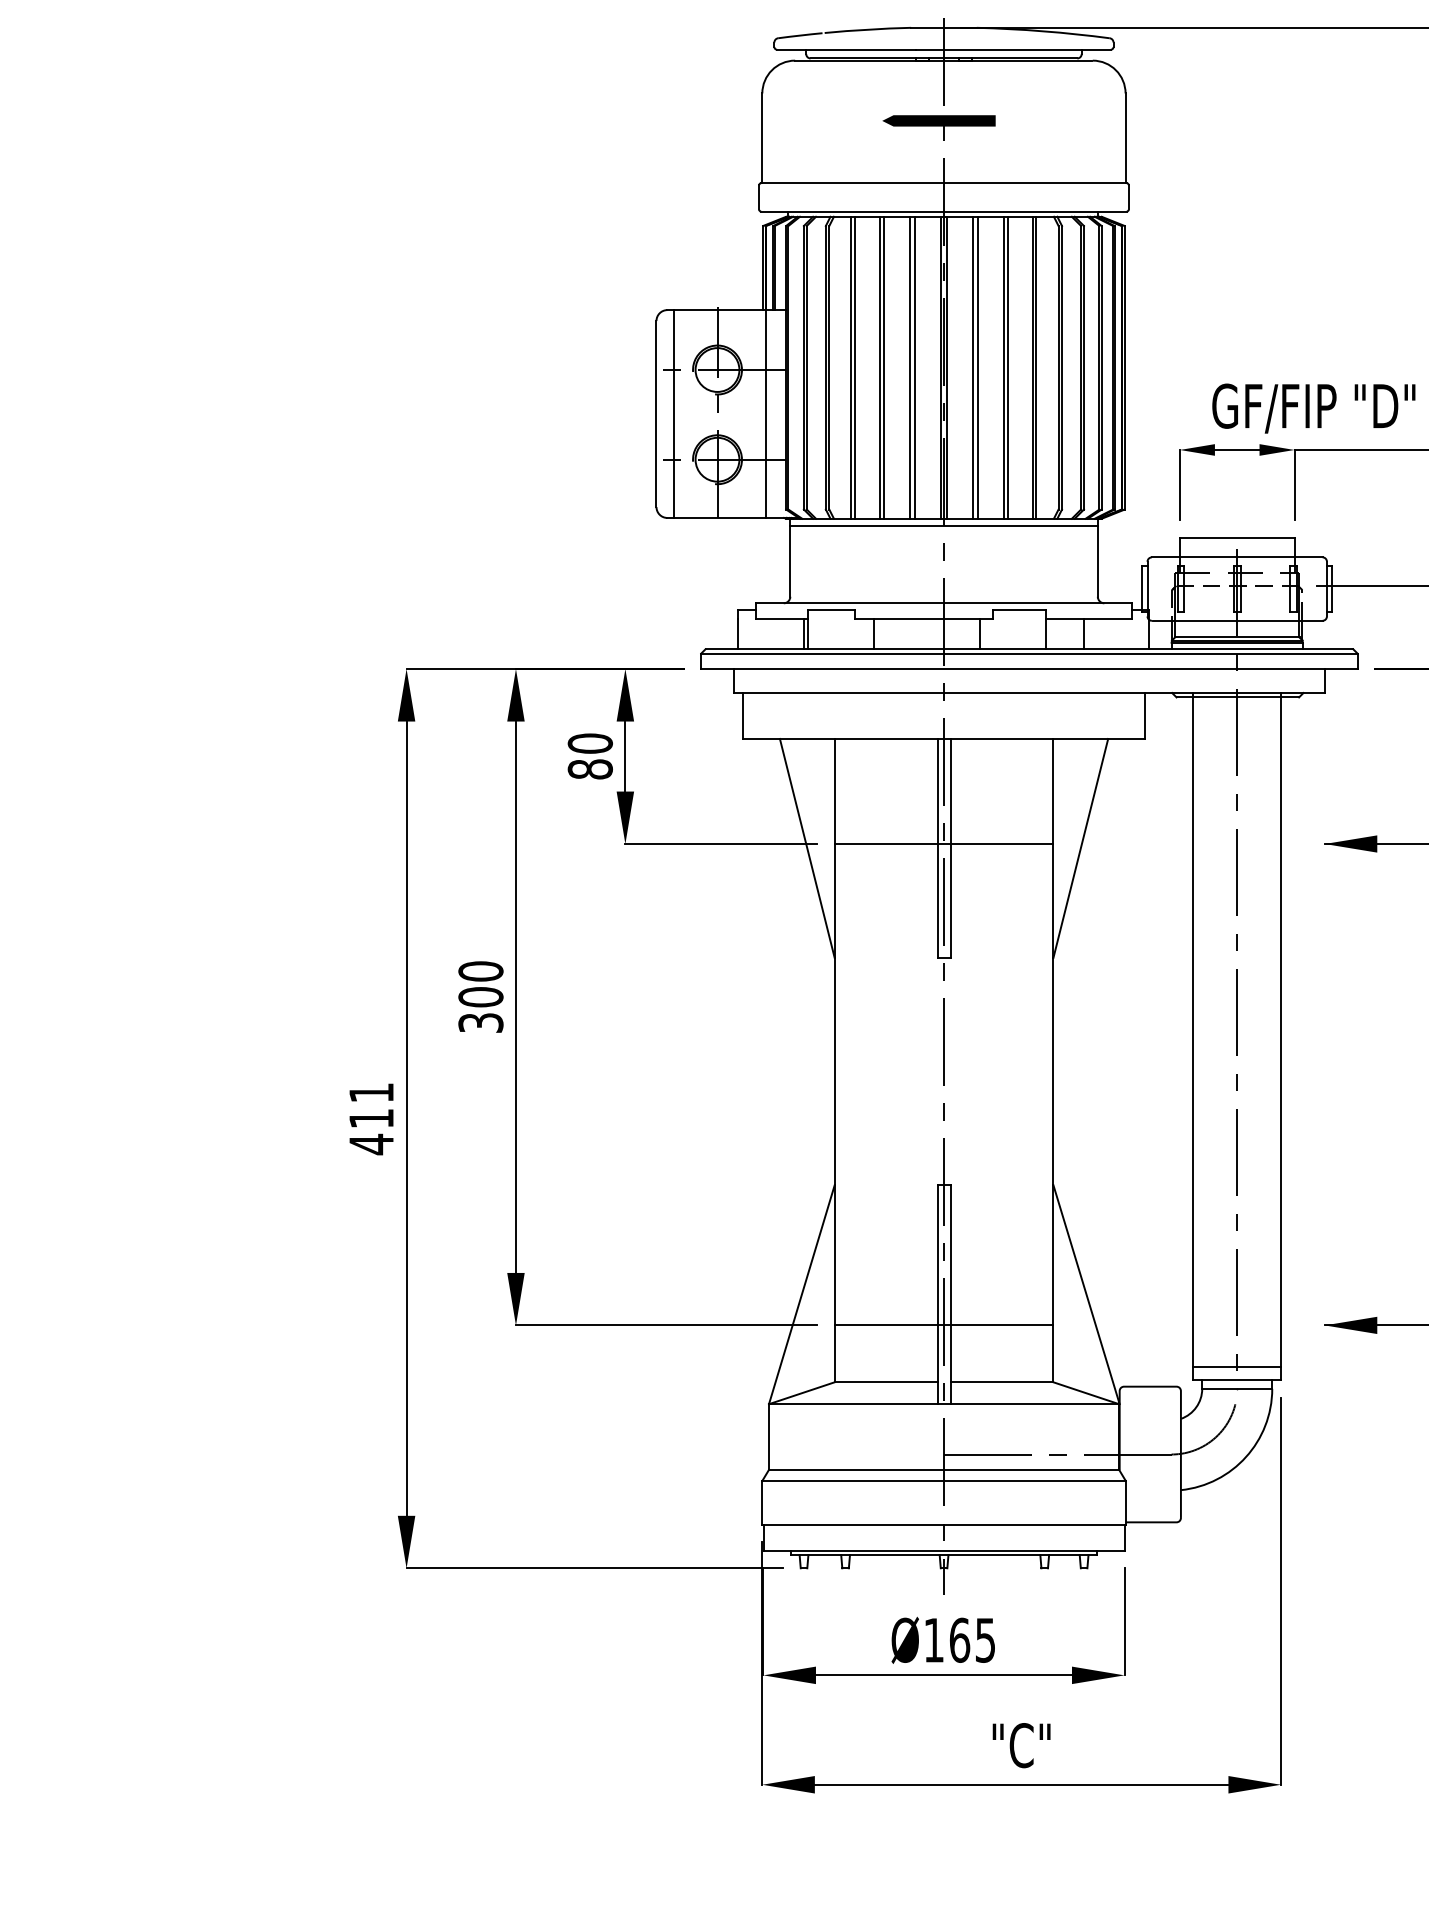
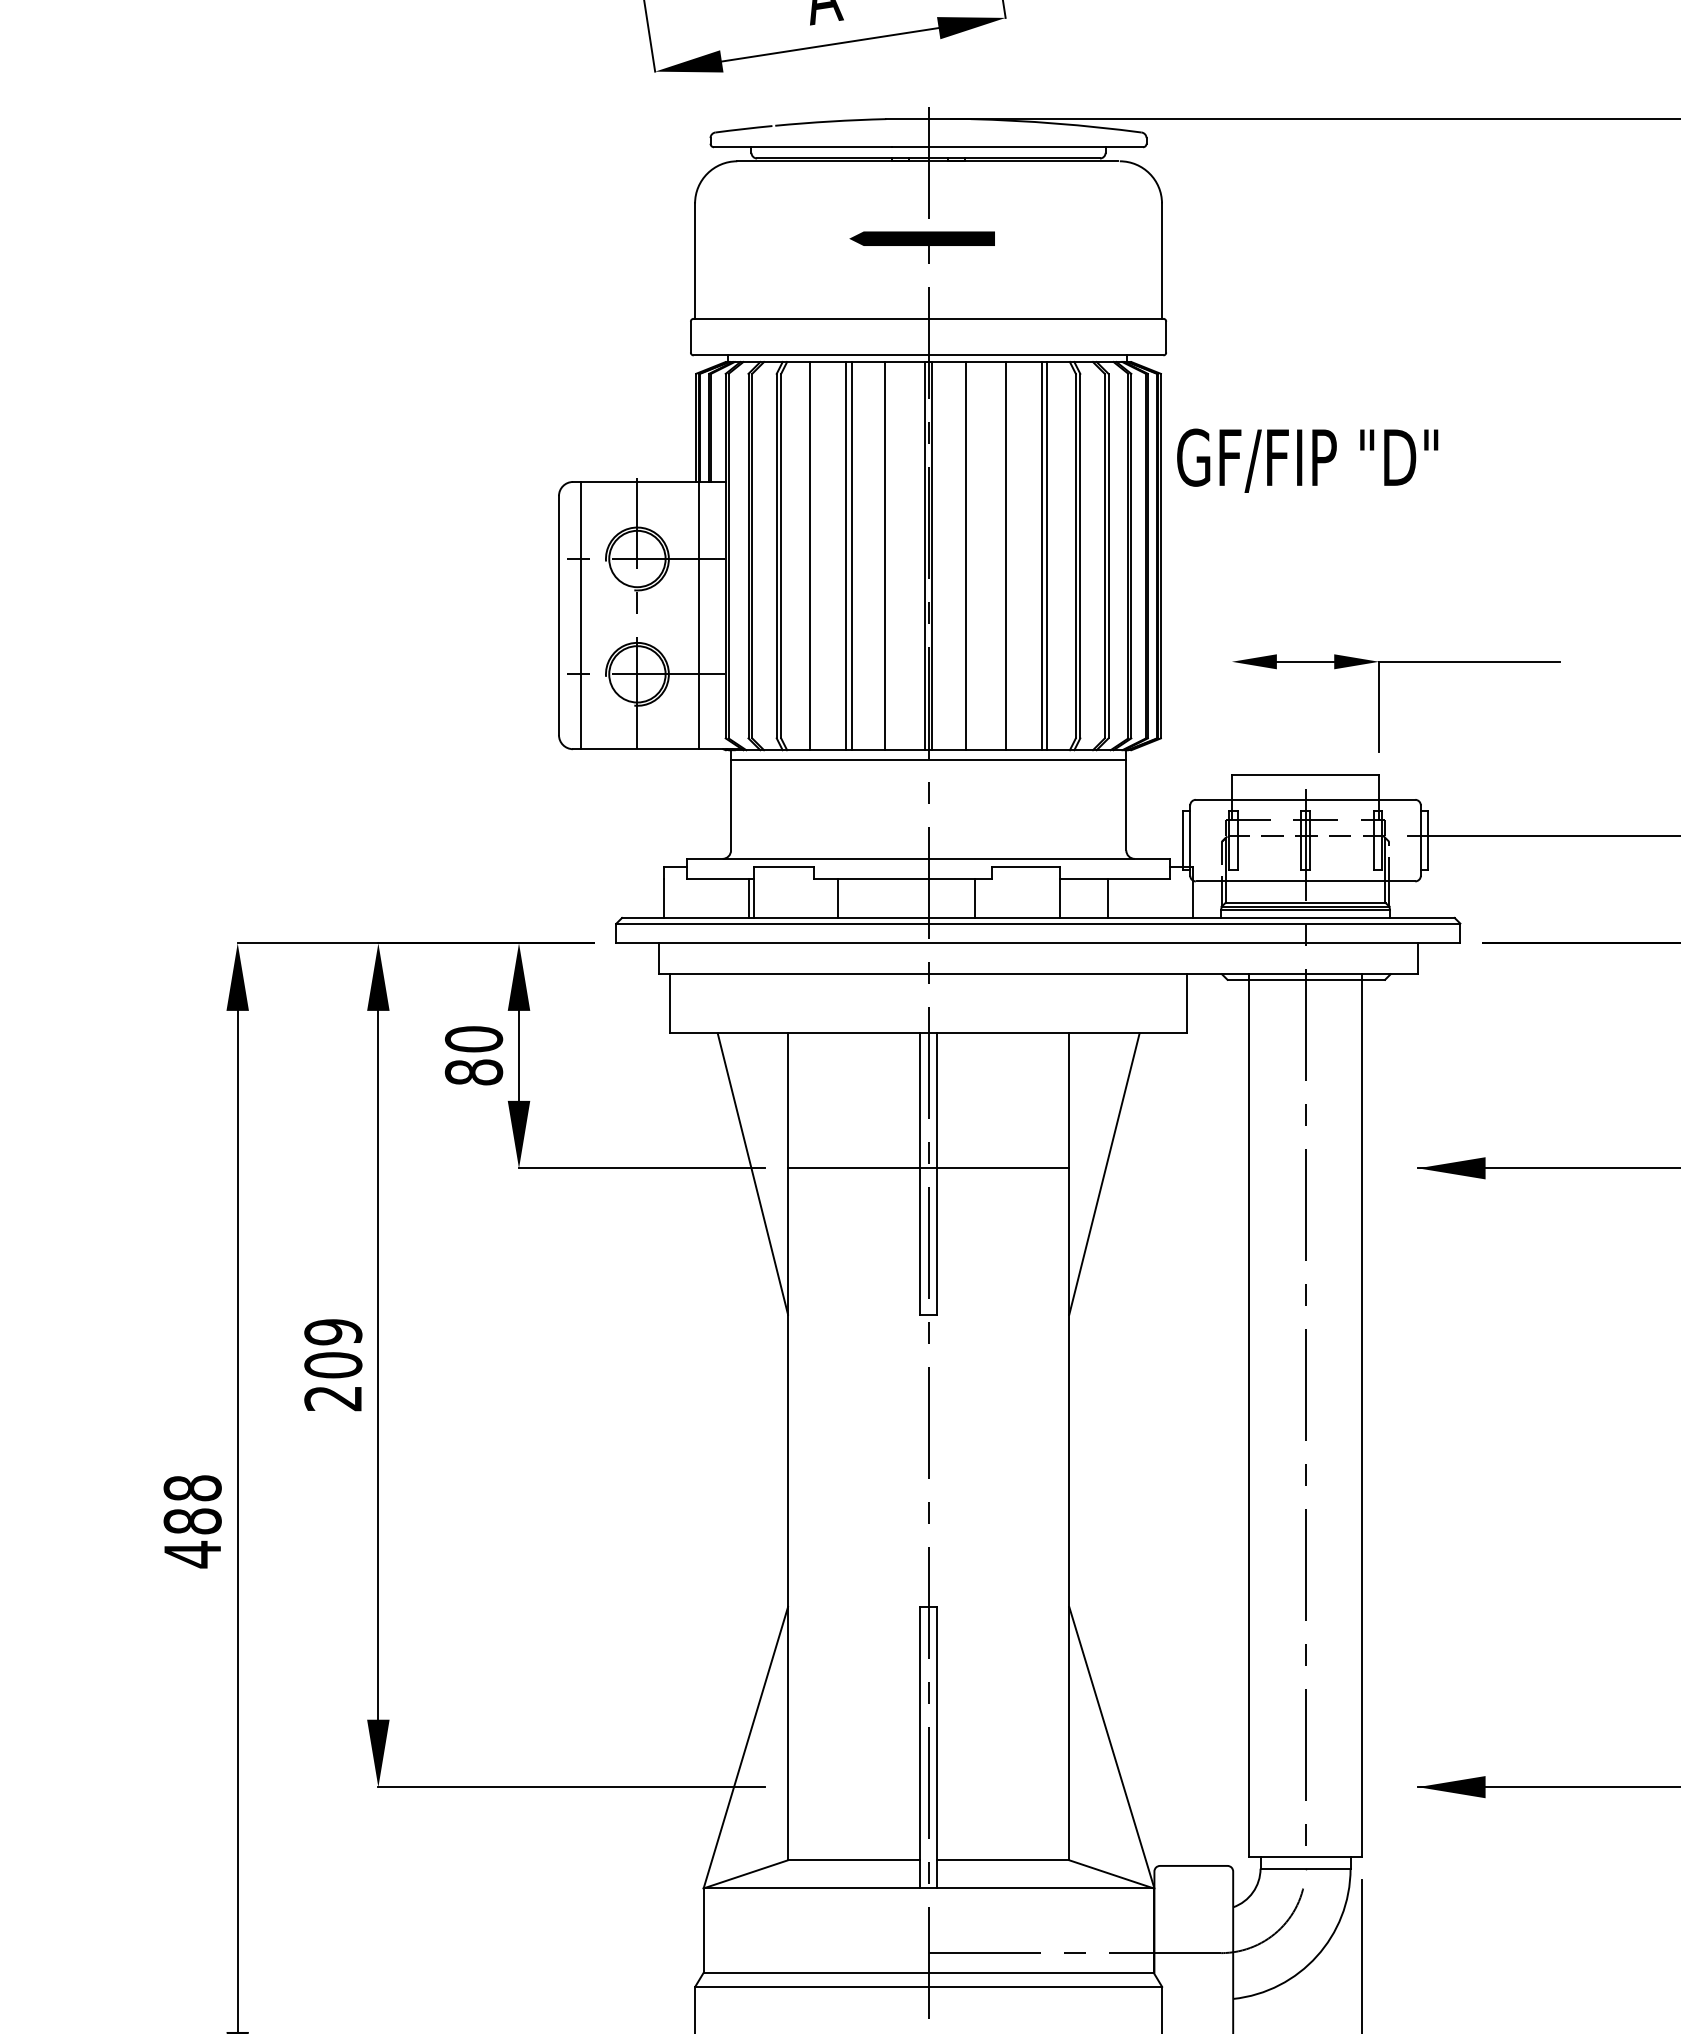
line: (855, 367) -> (814, 555), removed
line: (914, 367) -> (890, 555), removed
line: (977, 367) -> (971, 555), removed
line: (1008, 367) -> (1011, 555), removed
text: (1313, 408) -> (1307, 460), moved
line: (1179, 484) -> (1231, 706), removed
text: (480, 996) -> (332, 1364), 300 -> 209
text: (371, 1105) -> (192, 1504), 411 -> 488
line: (943, 1325) -> (927, 1787), removed
line: (1237, 1366) -> (1305, 1839), removed

